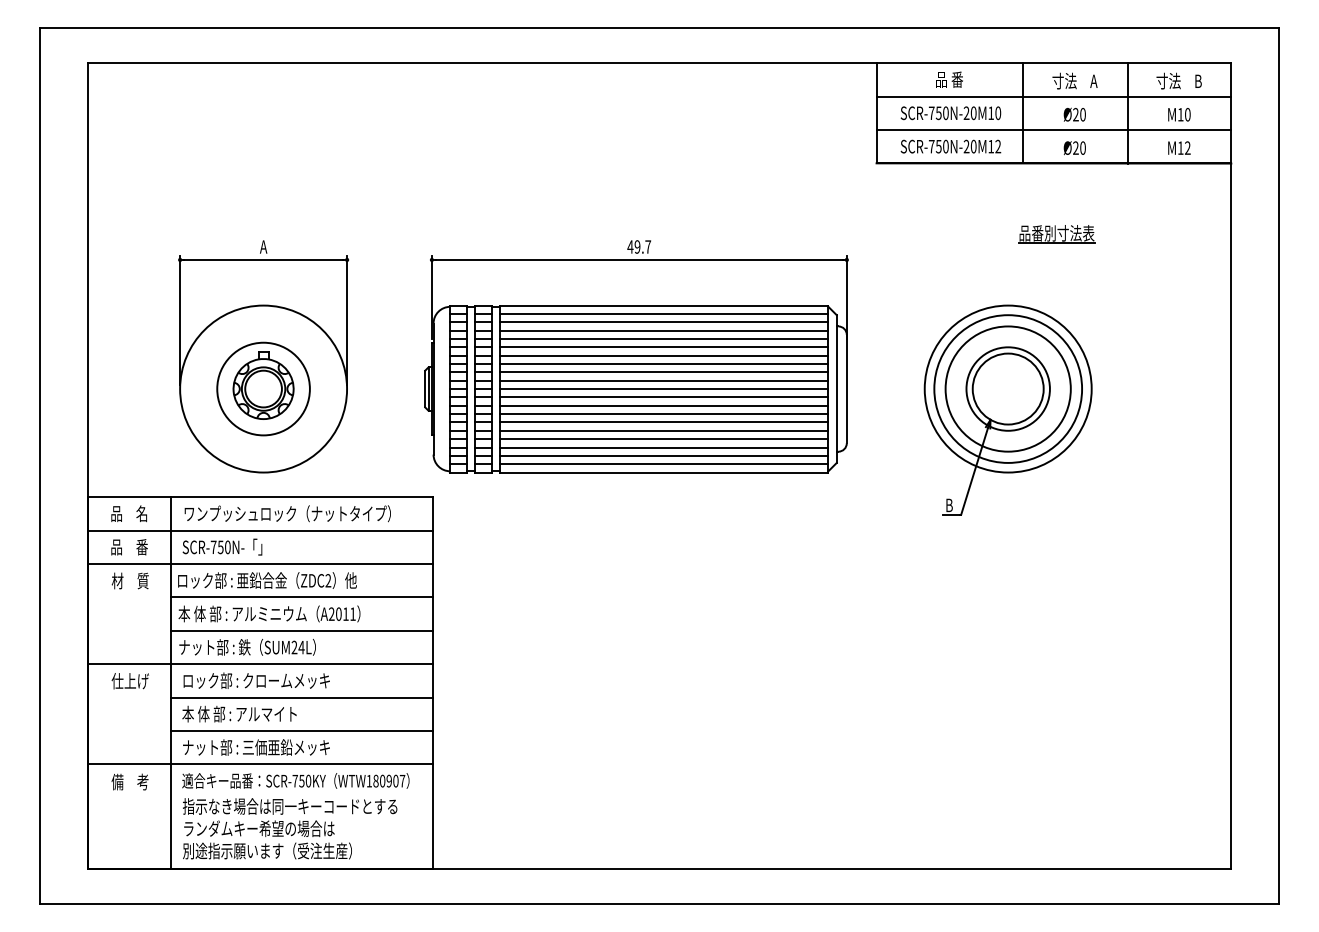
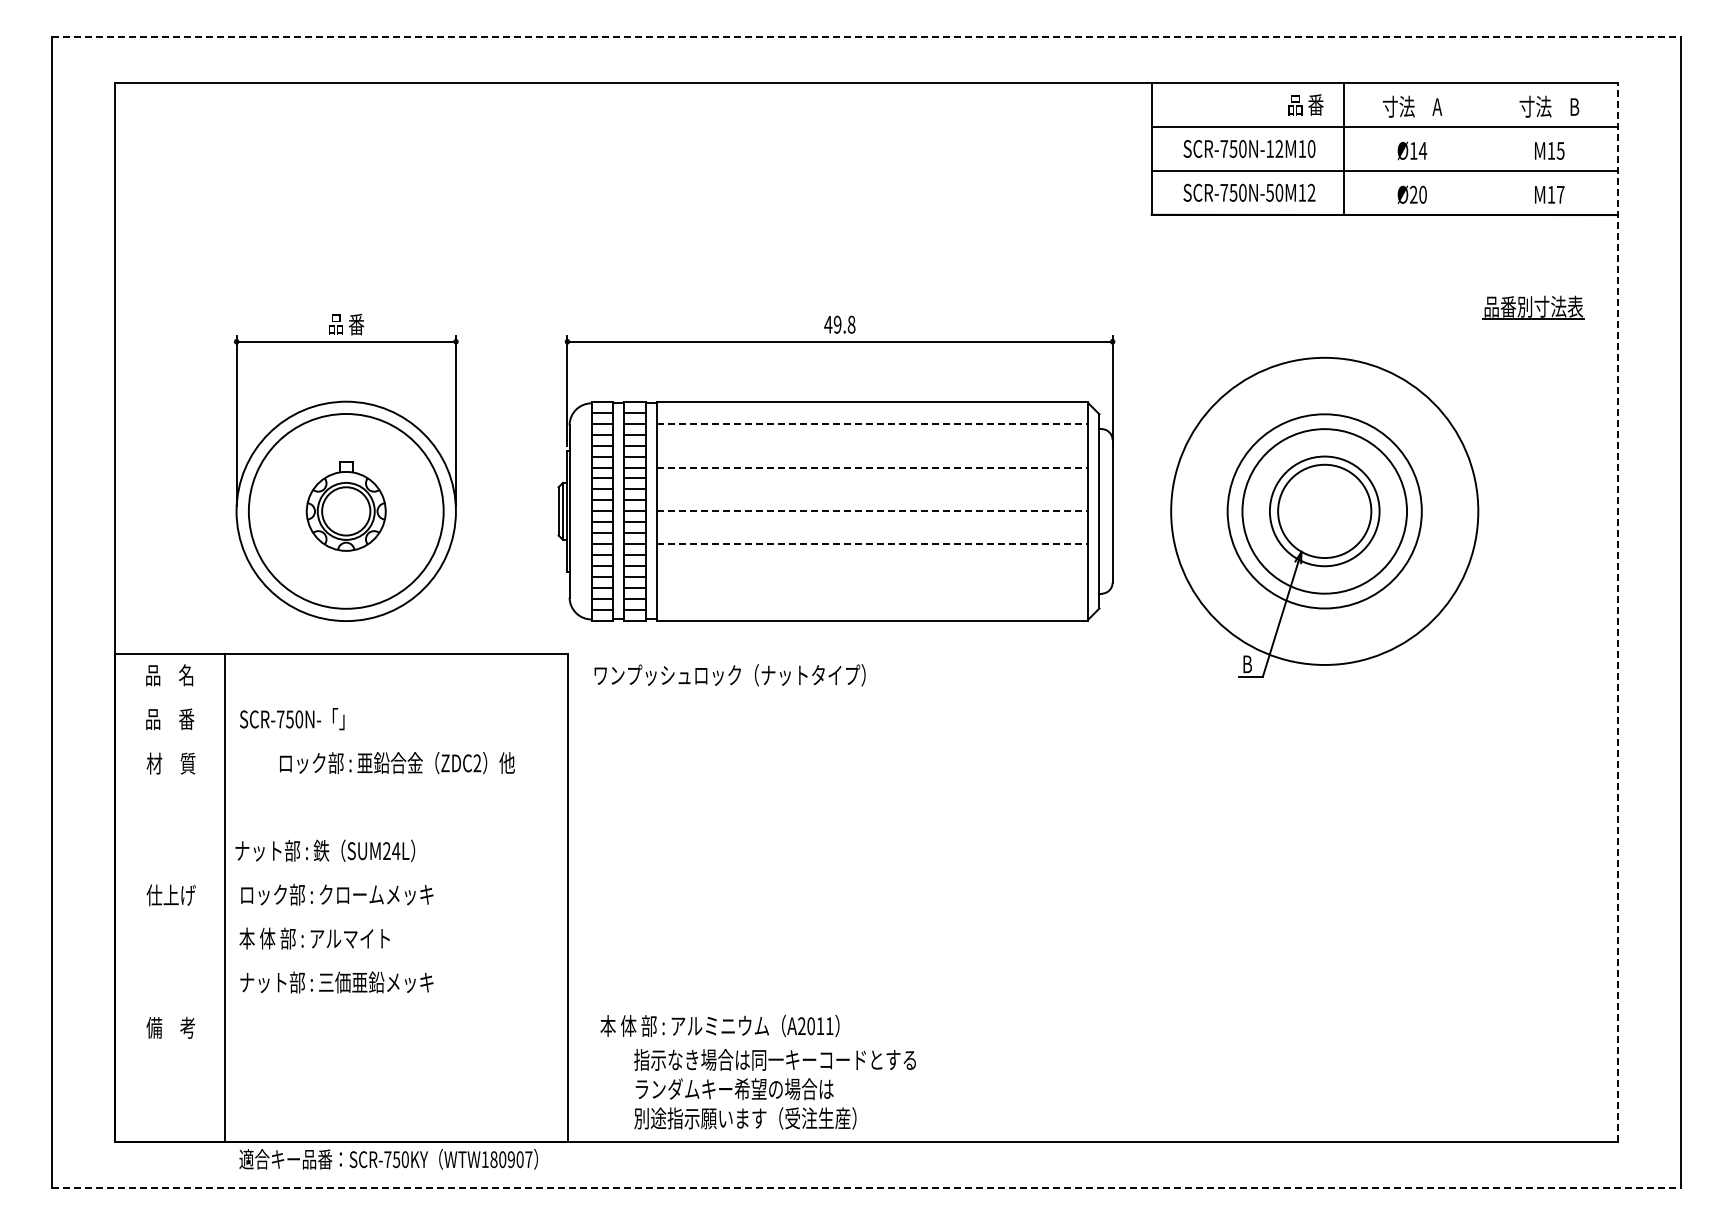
line: (659, 27) -> (866, 36), solid -> dashed
text: (949, 79) -> (1305, 104), moved
text: (969, 112) -> (1274, 148), SCR-750N-20M10 -> SCR-750N-12M10
line: (1128, 113) -> (1482, 149), removed
text: (1079, 114) -> (1418, 150), Ø20 -> Ø14
text: (1187, 114) -> (1560, 150), M10 -> M15
text: (966, 146) -> (1269, 192), SCR-750N-20M12 -> SCR-750N-50M12
text: (1187, 147) -> (1560, 194), M12 -> M17
part: (1056, 233) -> (1533, 307), moved
text: (263, 246) -> (346, 324), A -> 品 番
text: (648, 246) -> (851, 324), 49.7 -> 49.8
line: (664, 313) -> (872, 412), removed
line: (664, 322) -> (872, 423), solid -> dashed
line: (664, 330) -> (872, 434), removed
line: (664, 338) -> (872, 445), removed
line: (664, 347) -> (872, 456), removed
line: (664, 355) -> (872, 467), solid -> dashed
line: (664, 364) -> (872, 478), removed
line: (664, 372) -> (872, 489), removed
line: (664, 380) -> (872, 500), removed
circle: (263, 389) -> (346, 511), size x1.6
line: (664, 389) -> (872, 511), solid -> dashed
circle: (1008, 389) -> (1324, 511), size x1.4
line: (664, 397) -> (872, 522), removed
line: (664, 405) -> (872, 533), removed
line: (664, 414) -> (872, 544), solid -> dashed
line: (664, 422) -> (872, 555), removed
line: (664, 430) -> (872, 566), removed
line: (664, 439) -> (872, 577), removed
line: (664, 447) -> (872, 588), removed
line: (664, 456) -> (872, 599), removed
line: (664, 464) -> (872, 610), removed
line: (1231, 466) -> (1617, 612), solid -> dashed
text: (287, 513) -> (729, 675), moved
line: (259, 530) -> (341, 697), removed
line: (259, 564) -> (341, 741), removed
text: (267, 580) -> (397, 763), moved
line: (301, 597) -> (396, 785), removed
text: (269, 613) -> (719, 1025), moved
line: (301, 631) -> (396, 829), removed
line: (259, 664) -> (341, 873), removed
line: (301, 697) -> (396, 916), removed
line: (301, 730) -> (396, 960), removed
line: (259, 764) -> (341, 1004), removed
text: (295, 781) -> (388, 1159), moved
text: (289, 828) -> (774, 1089), moved
line: (659, 904) -> (866, 1188), solid -> dashed

